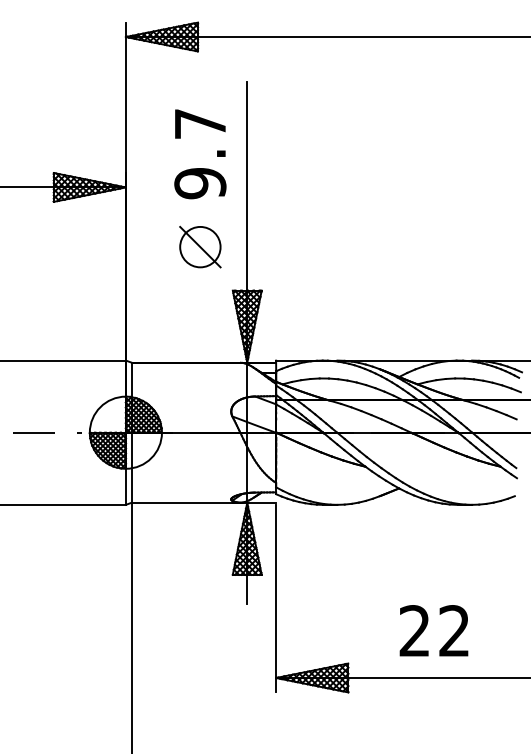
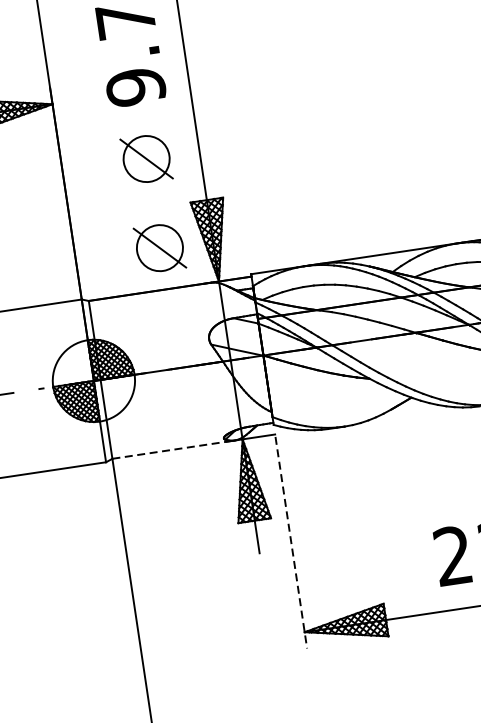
part: (200, 325) -> (159, 247), added
line: (186, 502) -> (174, 449), solid -> dashed
line: (276, 598) -> (291, 542), solid -> dashed

